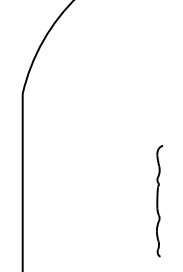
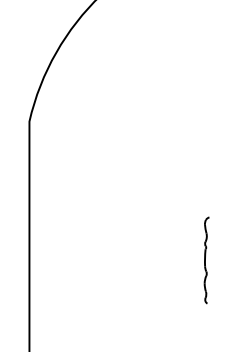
part: (159, 201) -> (206, 260), size x0.6

